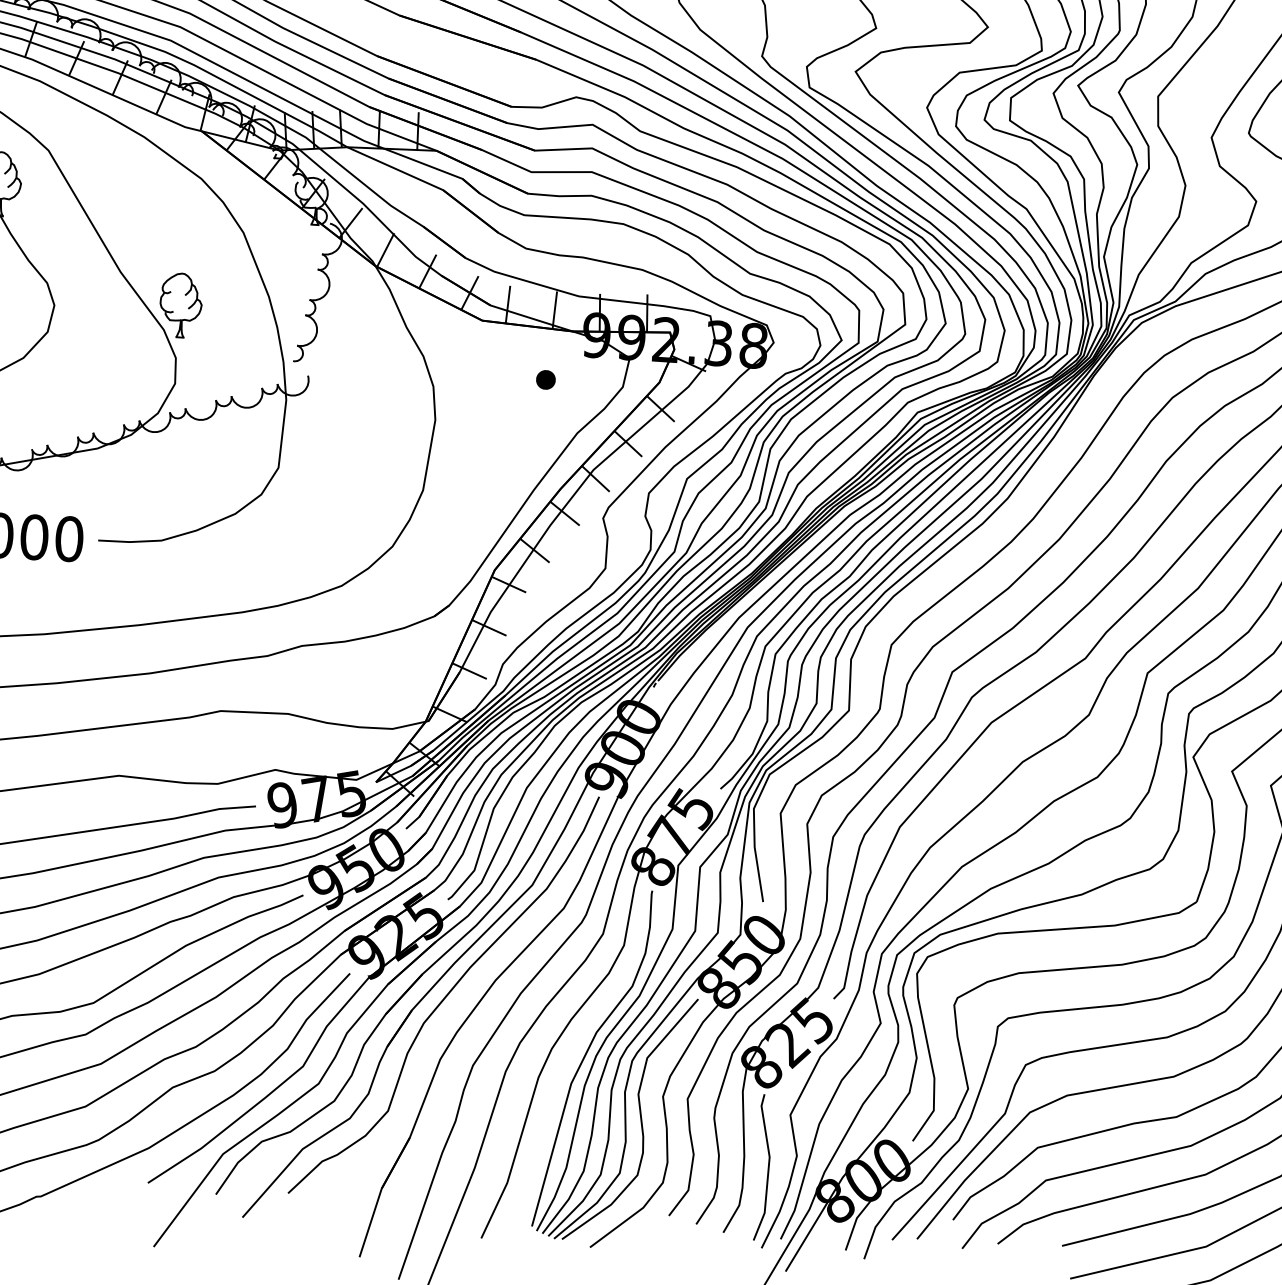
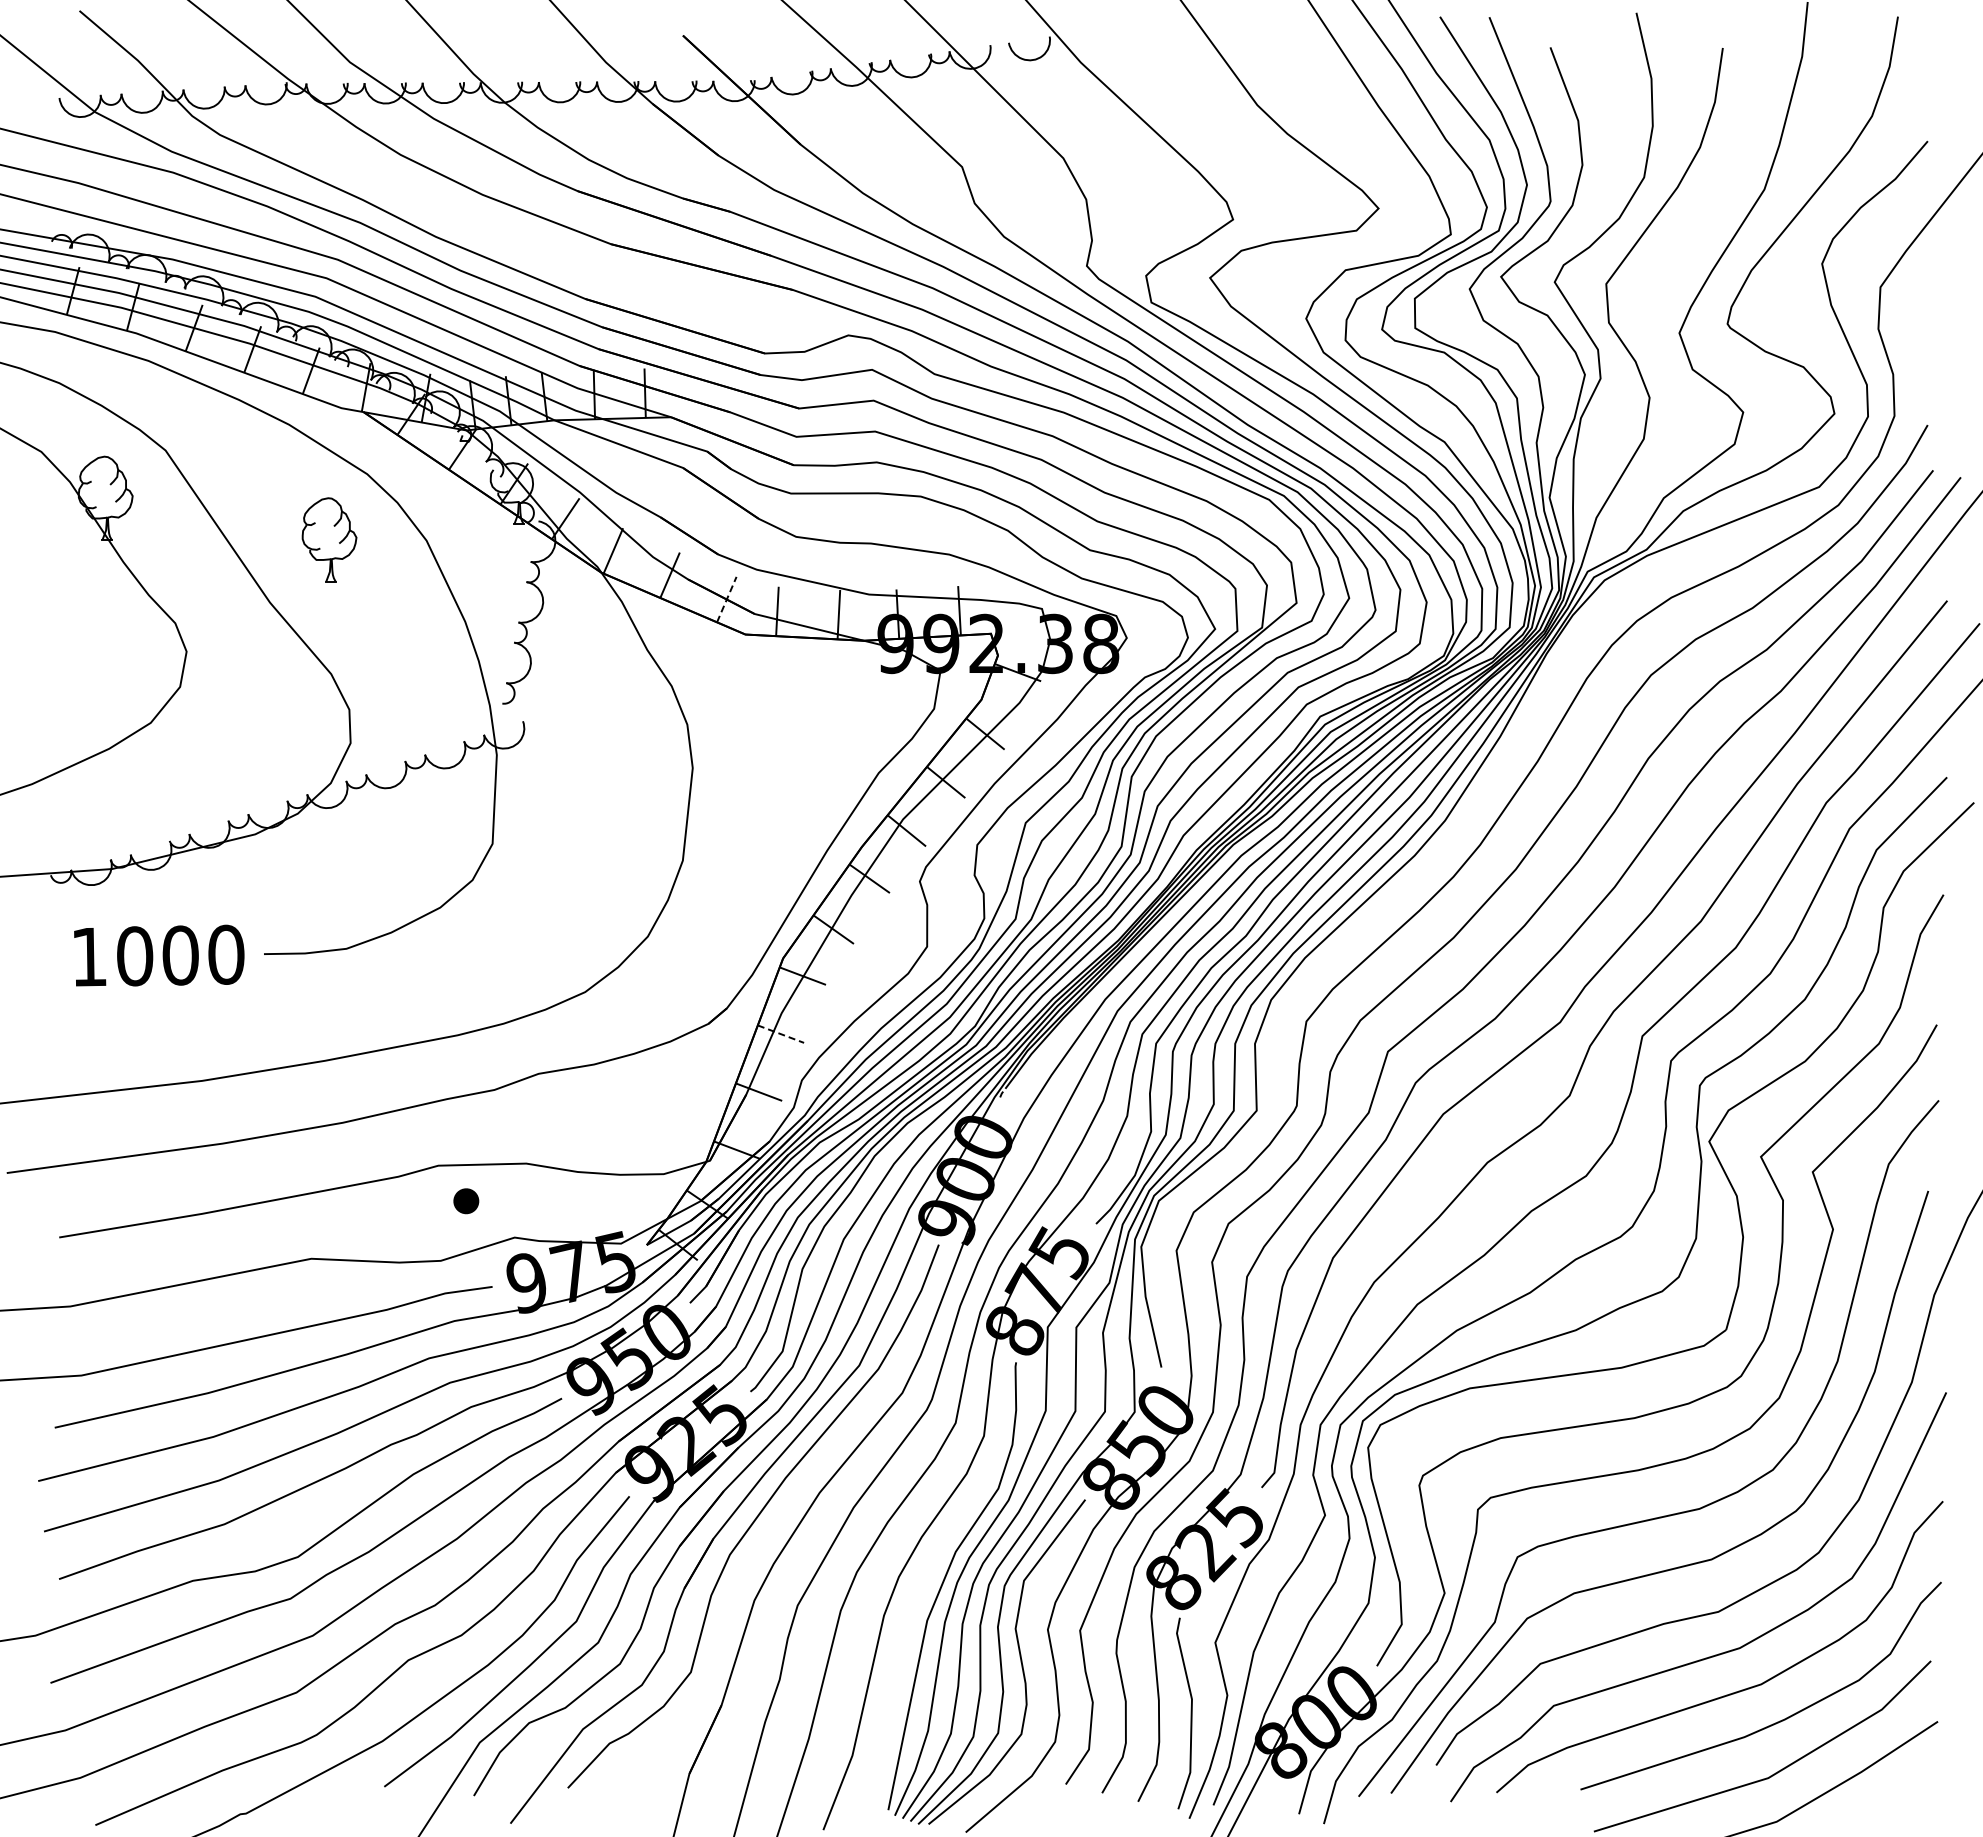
line: (469, 292) -> (726, 599), solid -> dashed
part: (181, 305) -> (329, 539), moved
part: (546, 380) -> (466, 1201), moved
line: (488, 628) -> (780, 1034), solid -> dashed

